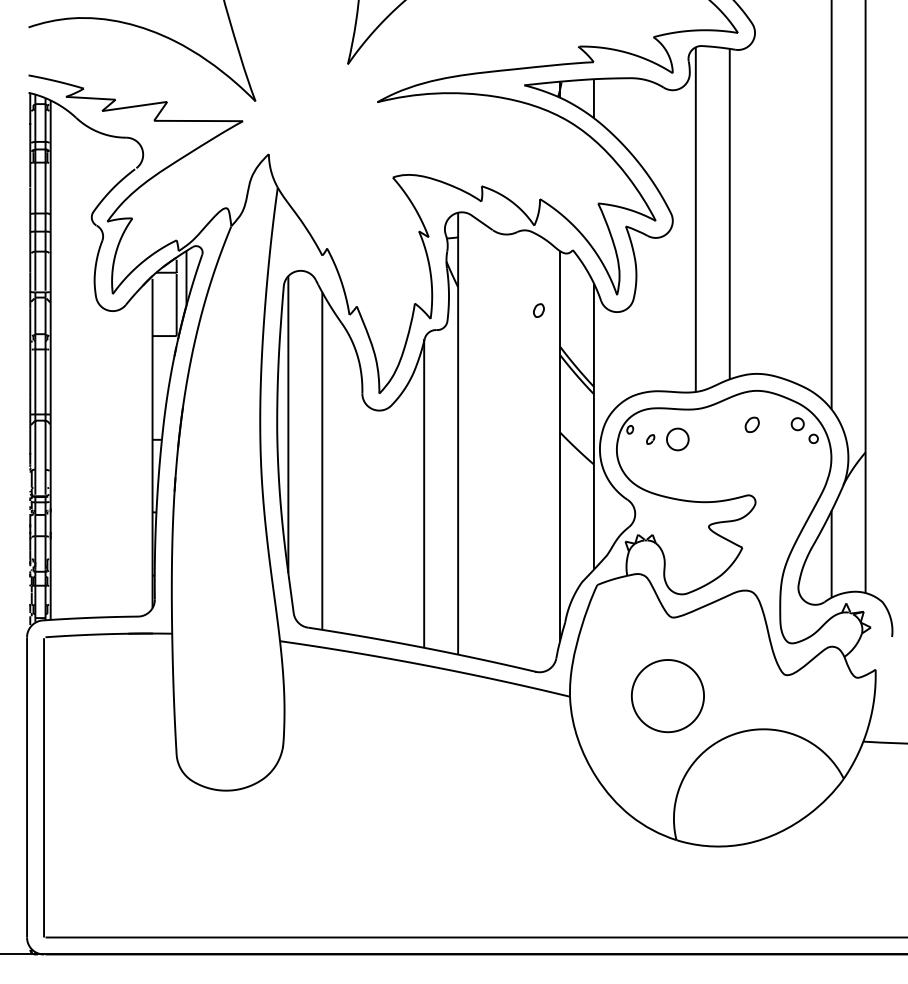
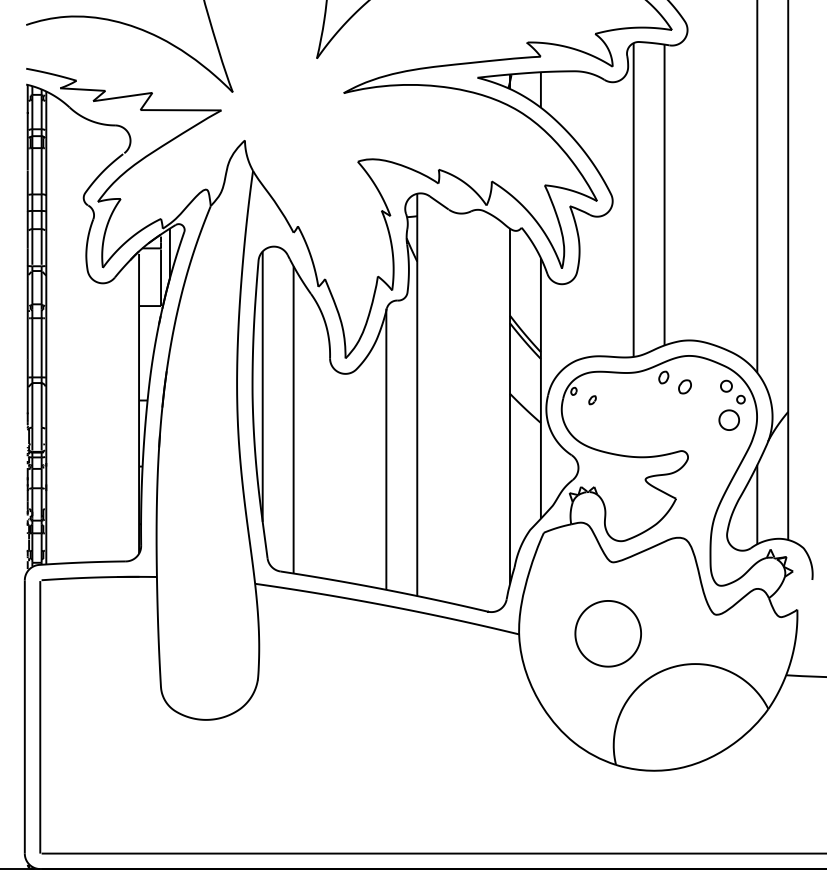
part: (538, 310) -> (663, 377), moved
part: (677, 439) -> (728, 420), moved

